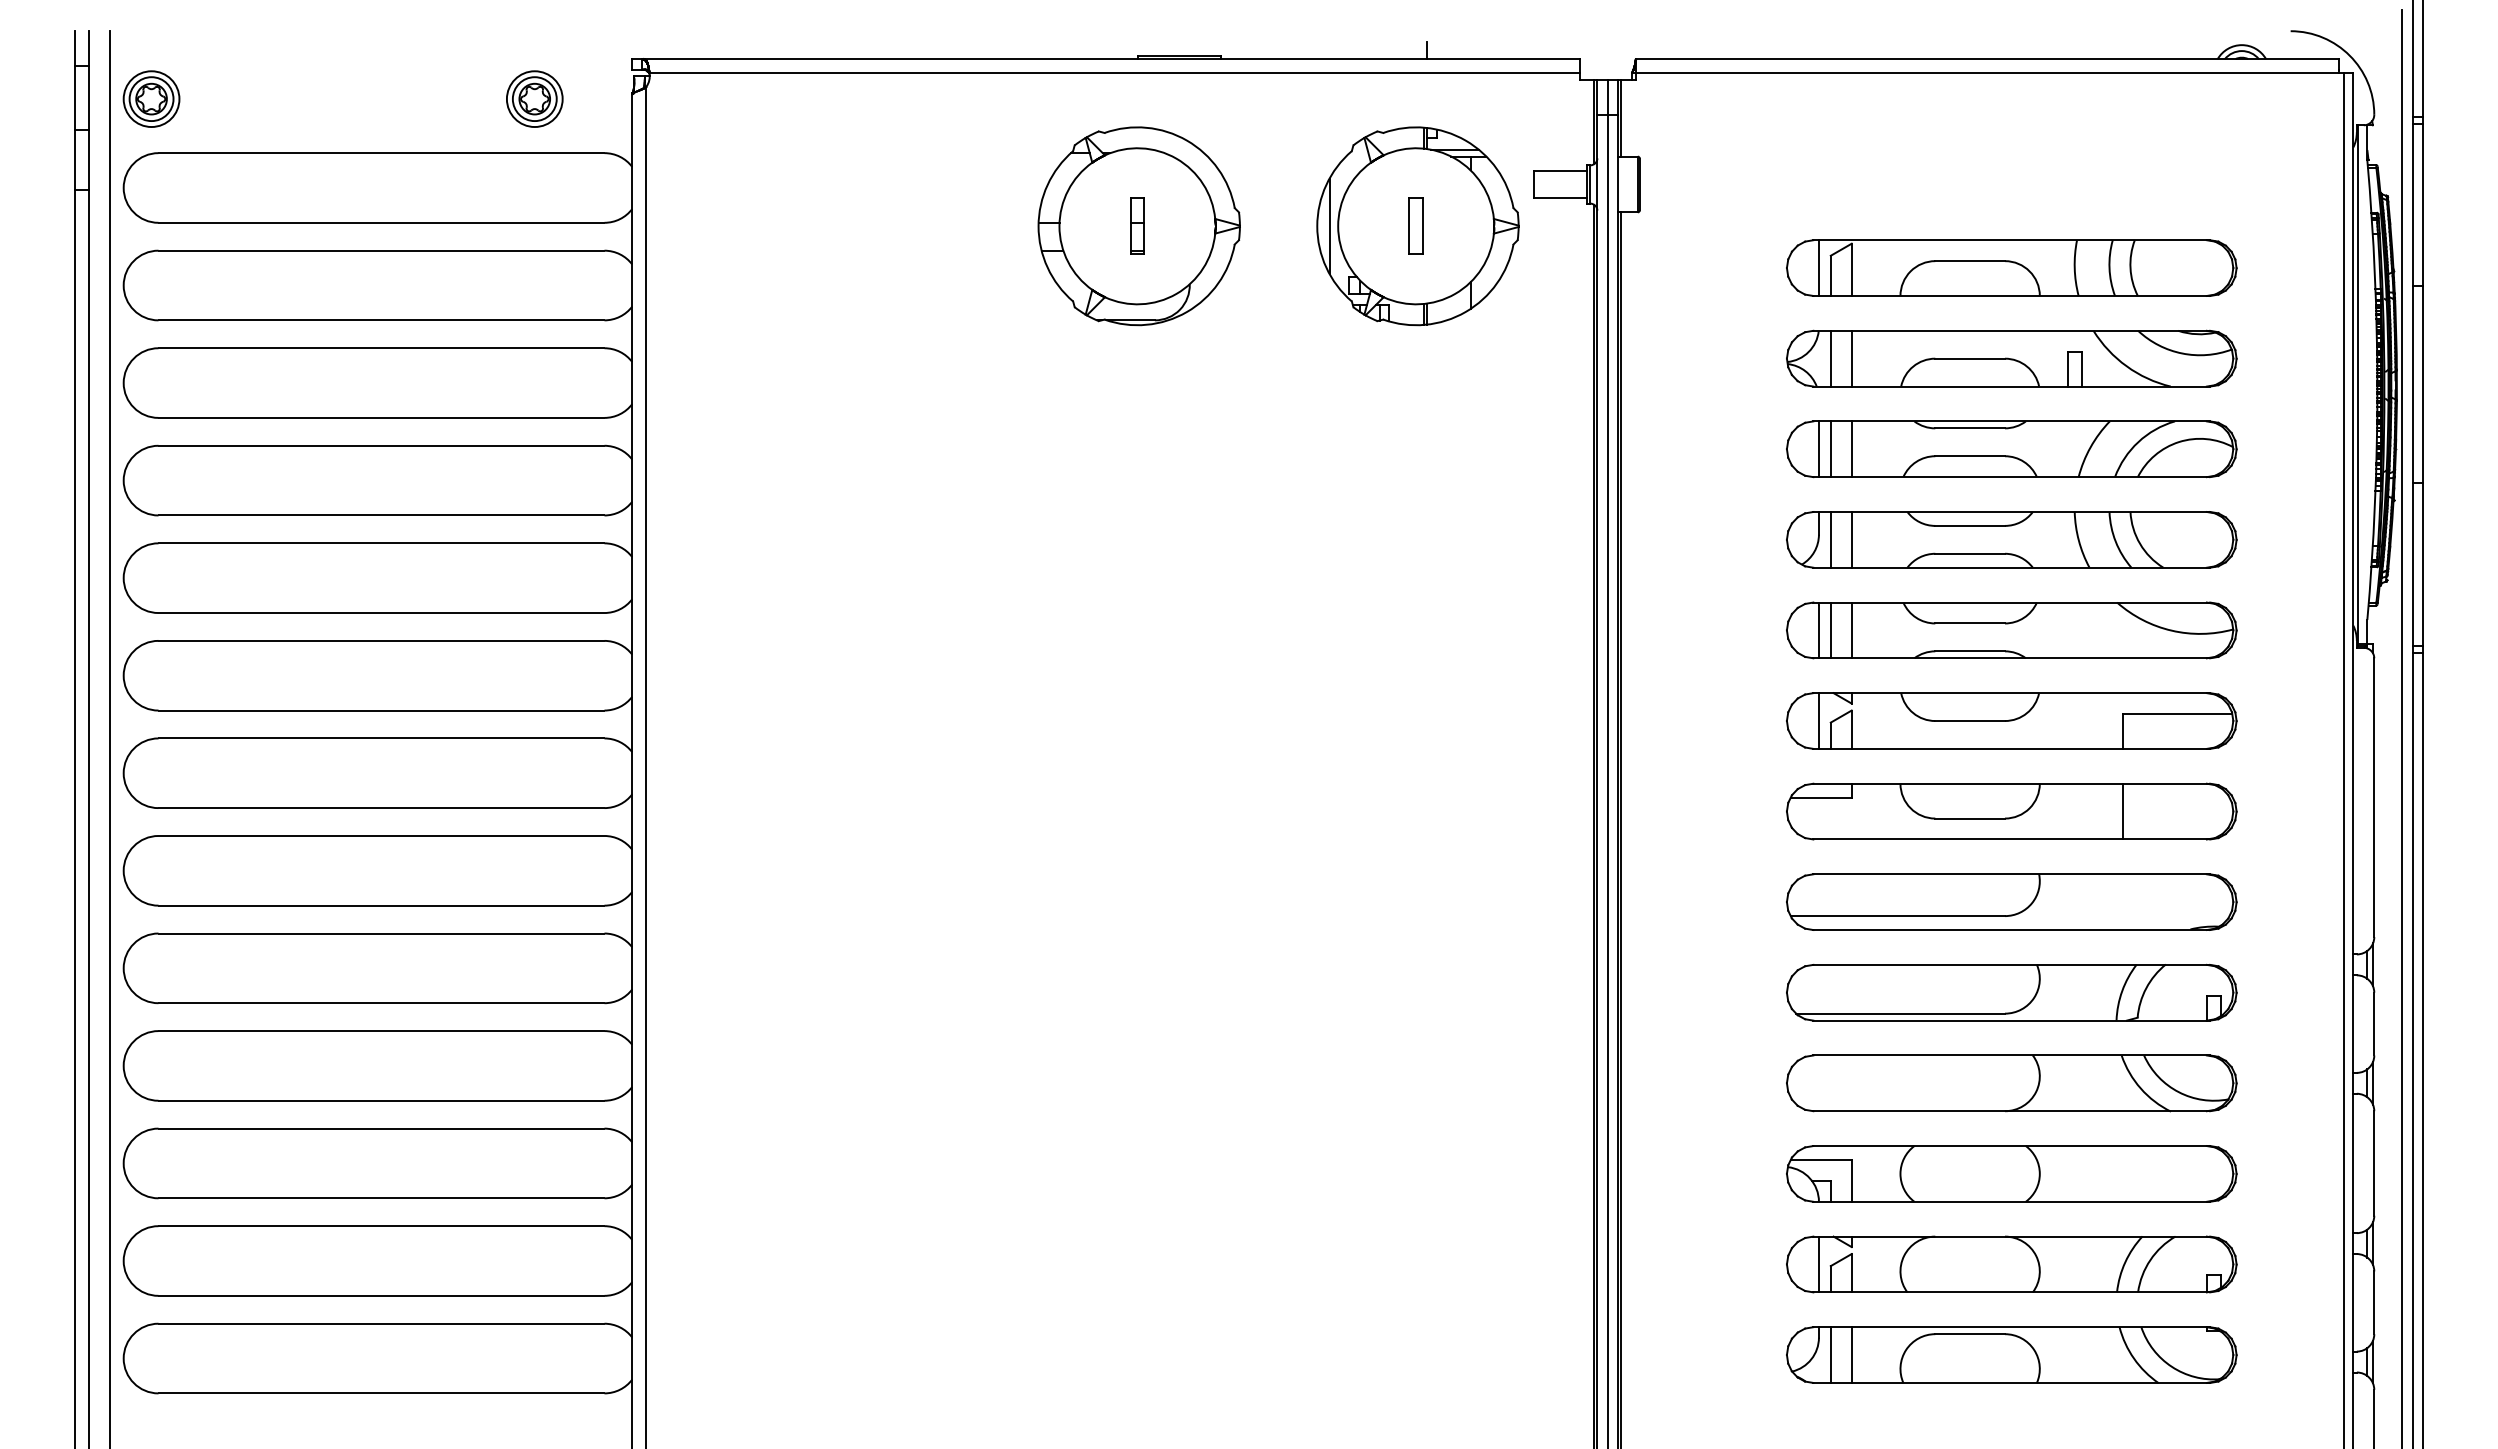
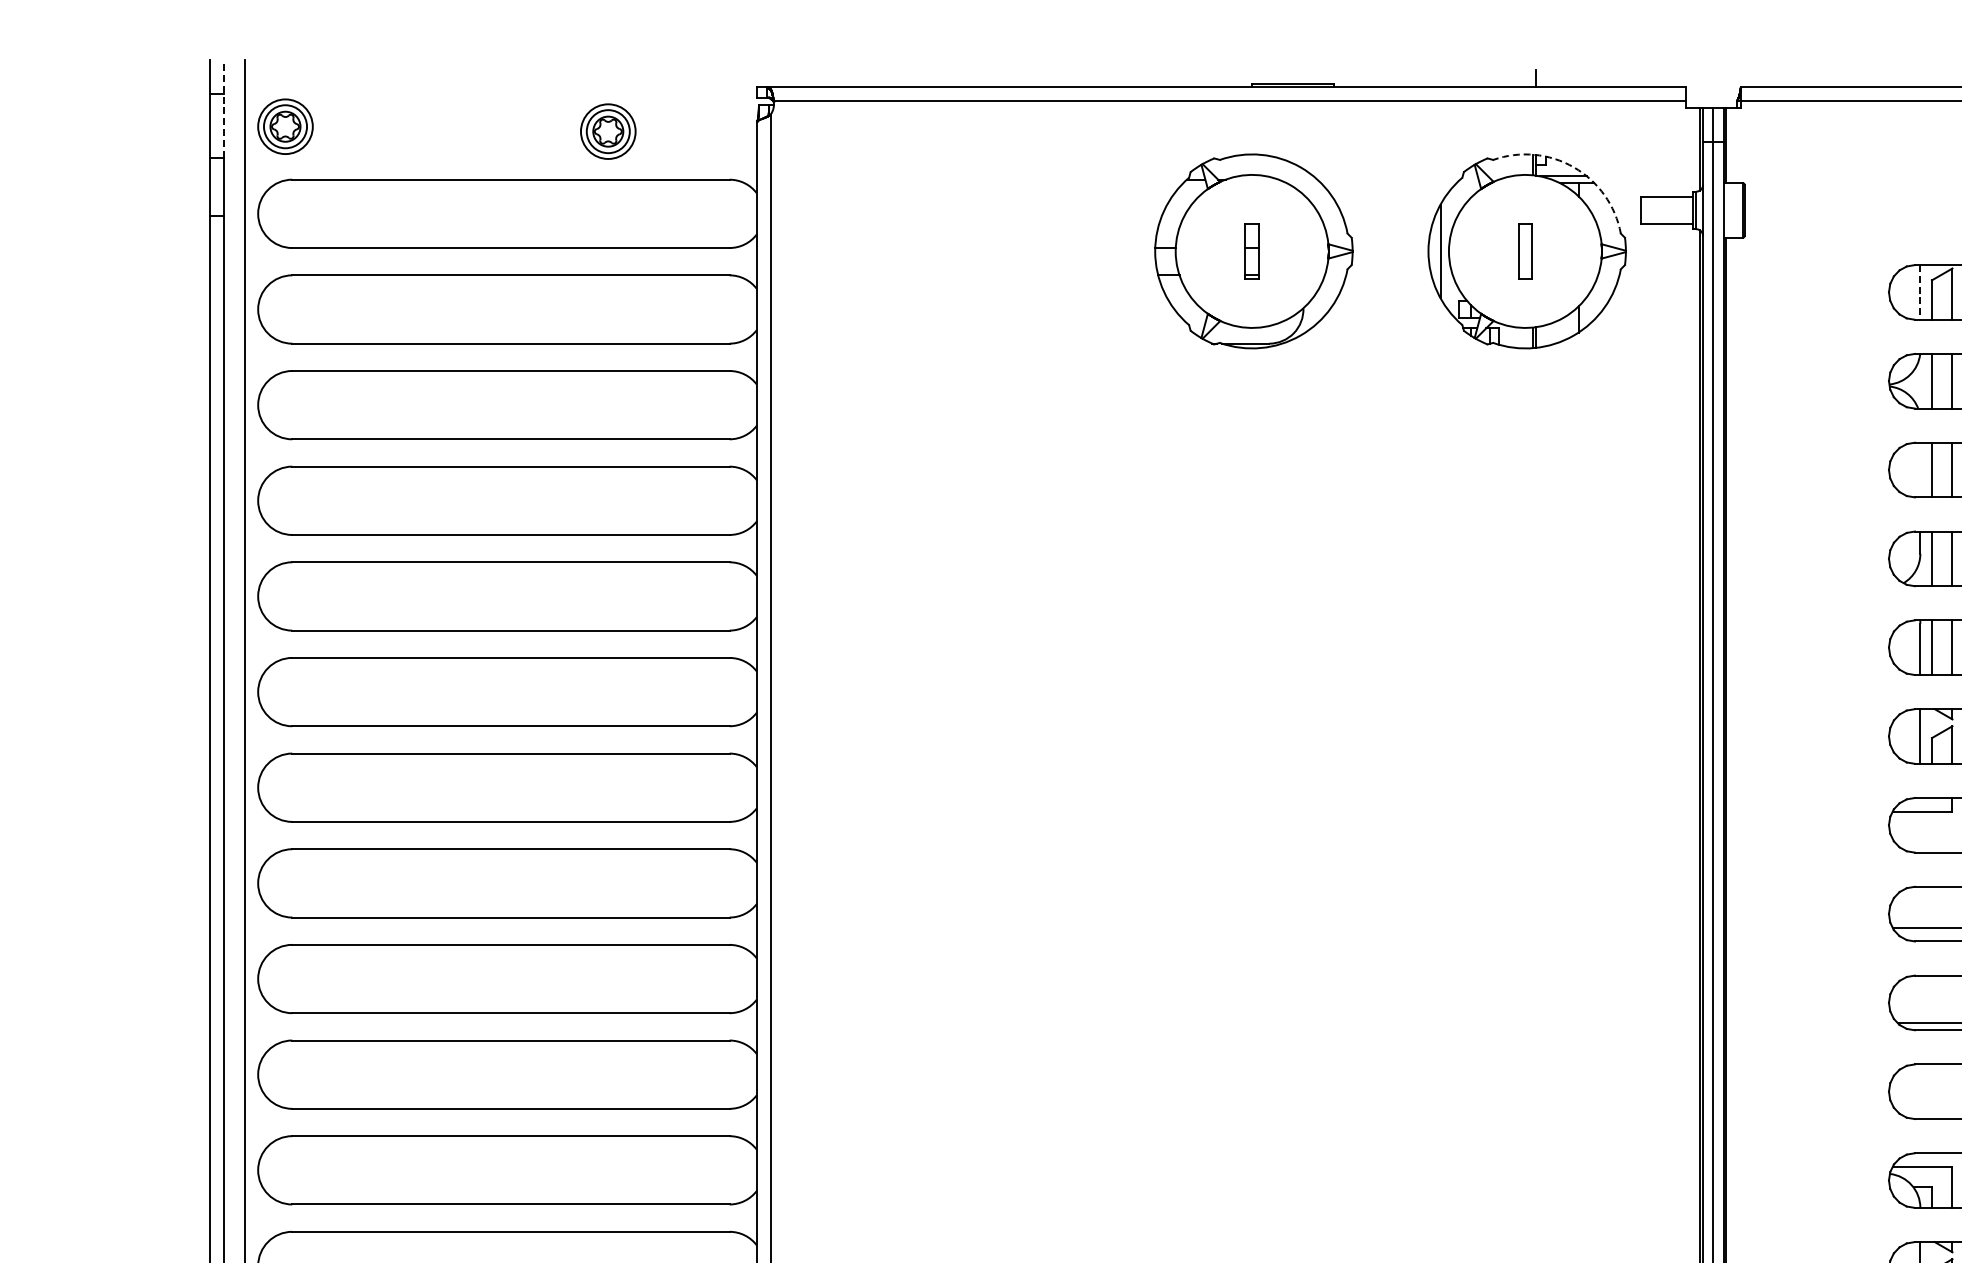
line: (88, 80) -> (223, 108), solid -> dashed
part: (534, 98) -> (608, 131), moved
arc: (1465, 140) -> (1573, 167), solid -> dashed
line: (1818, 268) -> (1919, 292), solid -> dashed
line: (1818, 449) -> (1919, 470), removed

